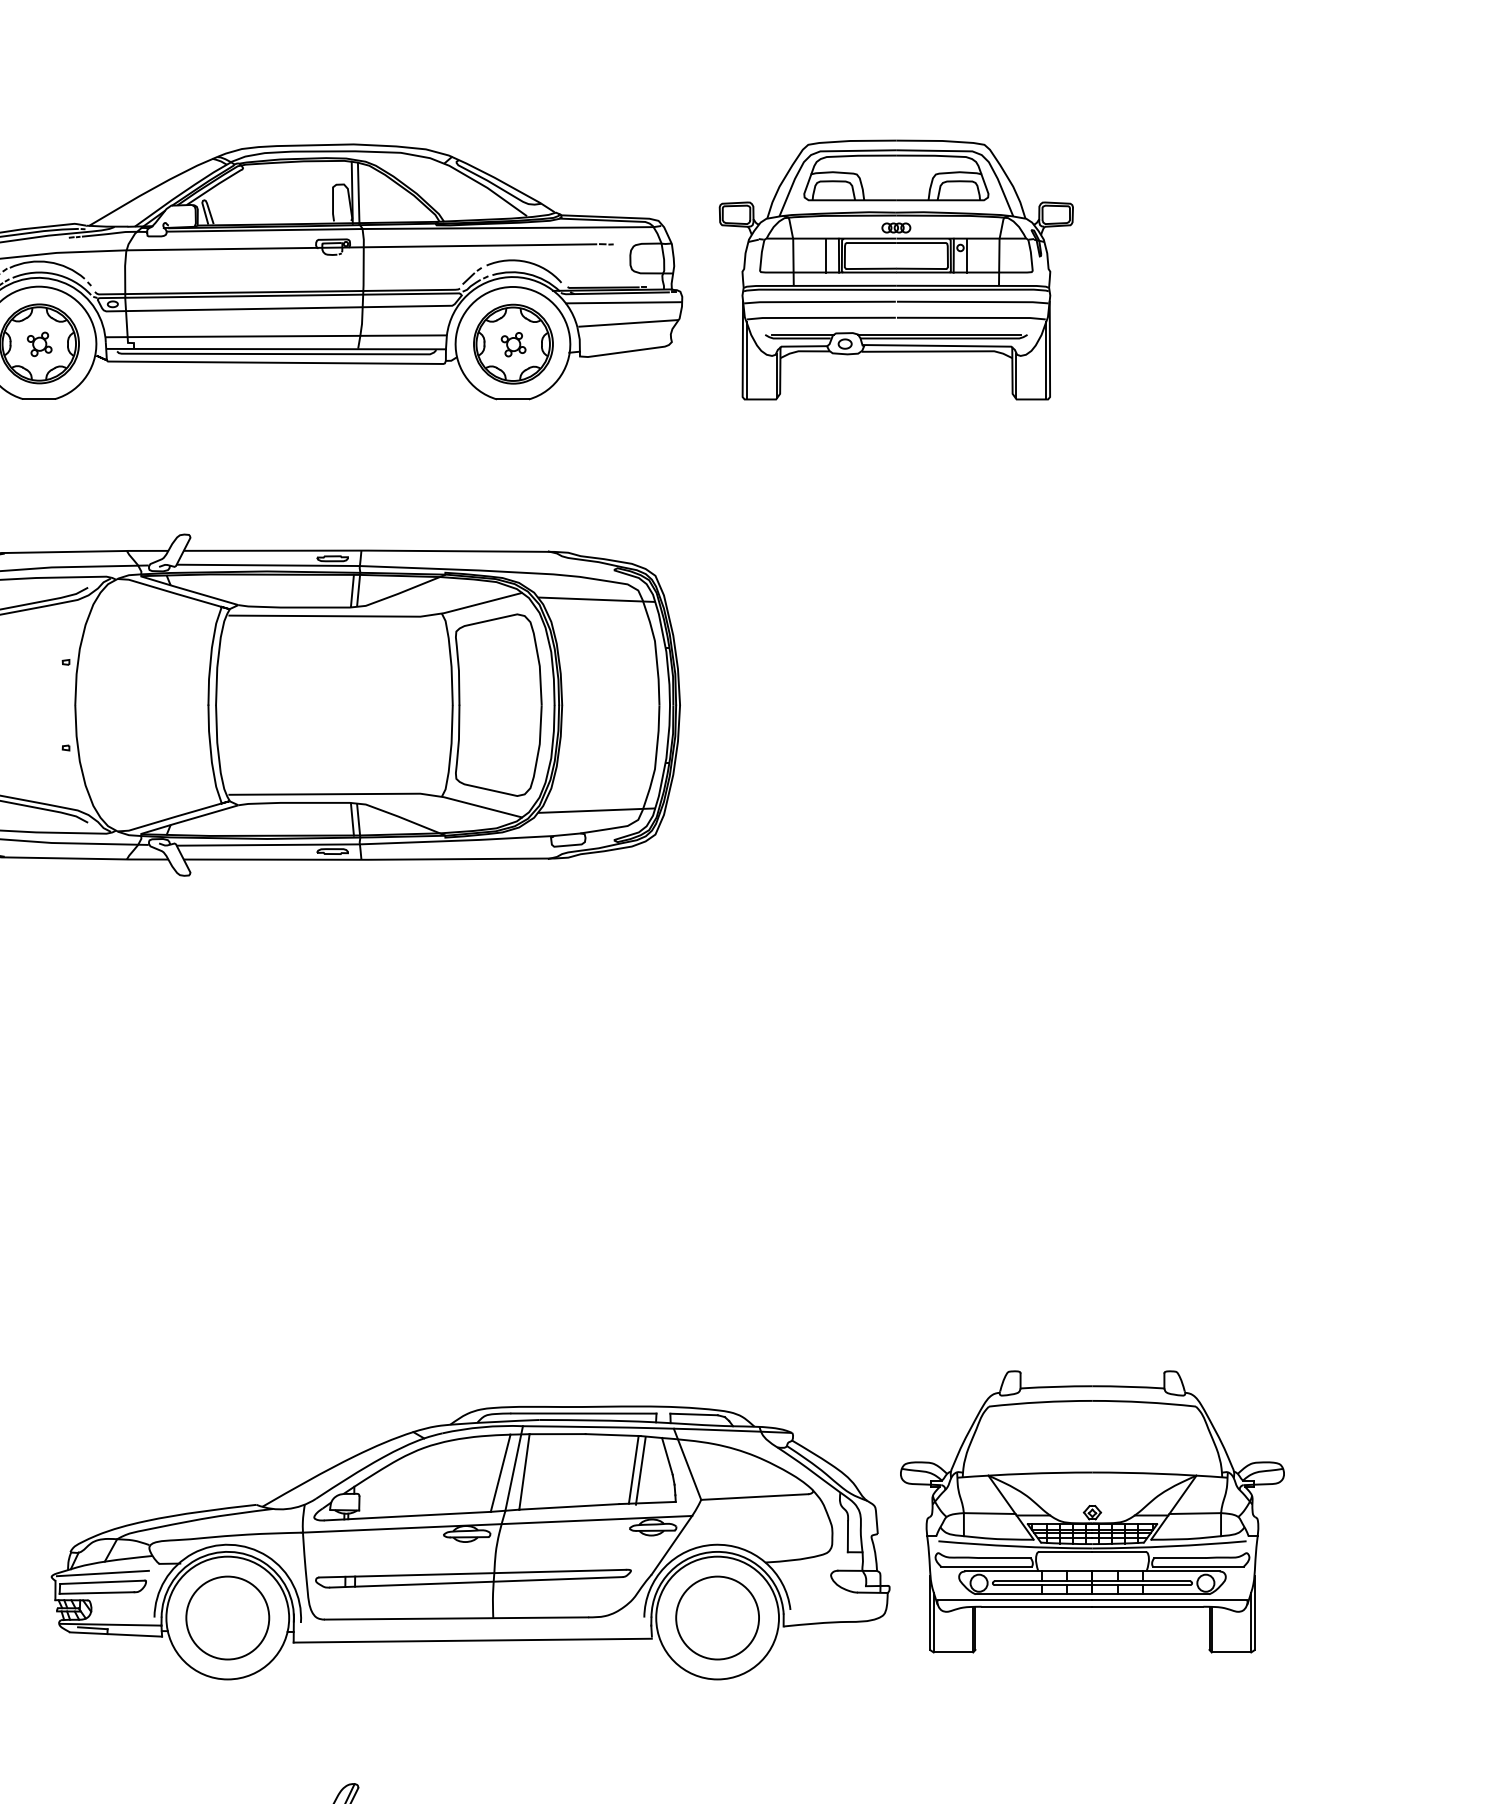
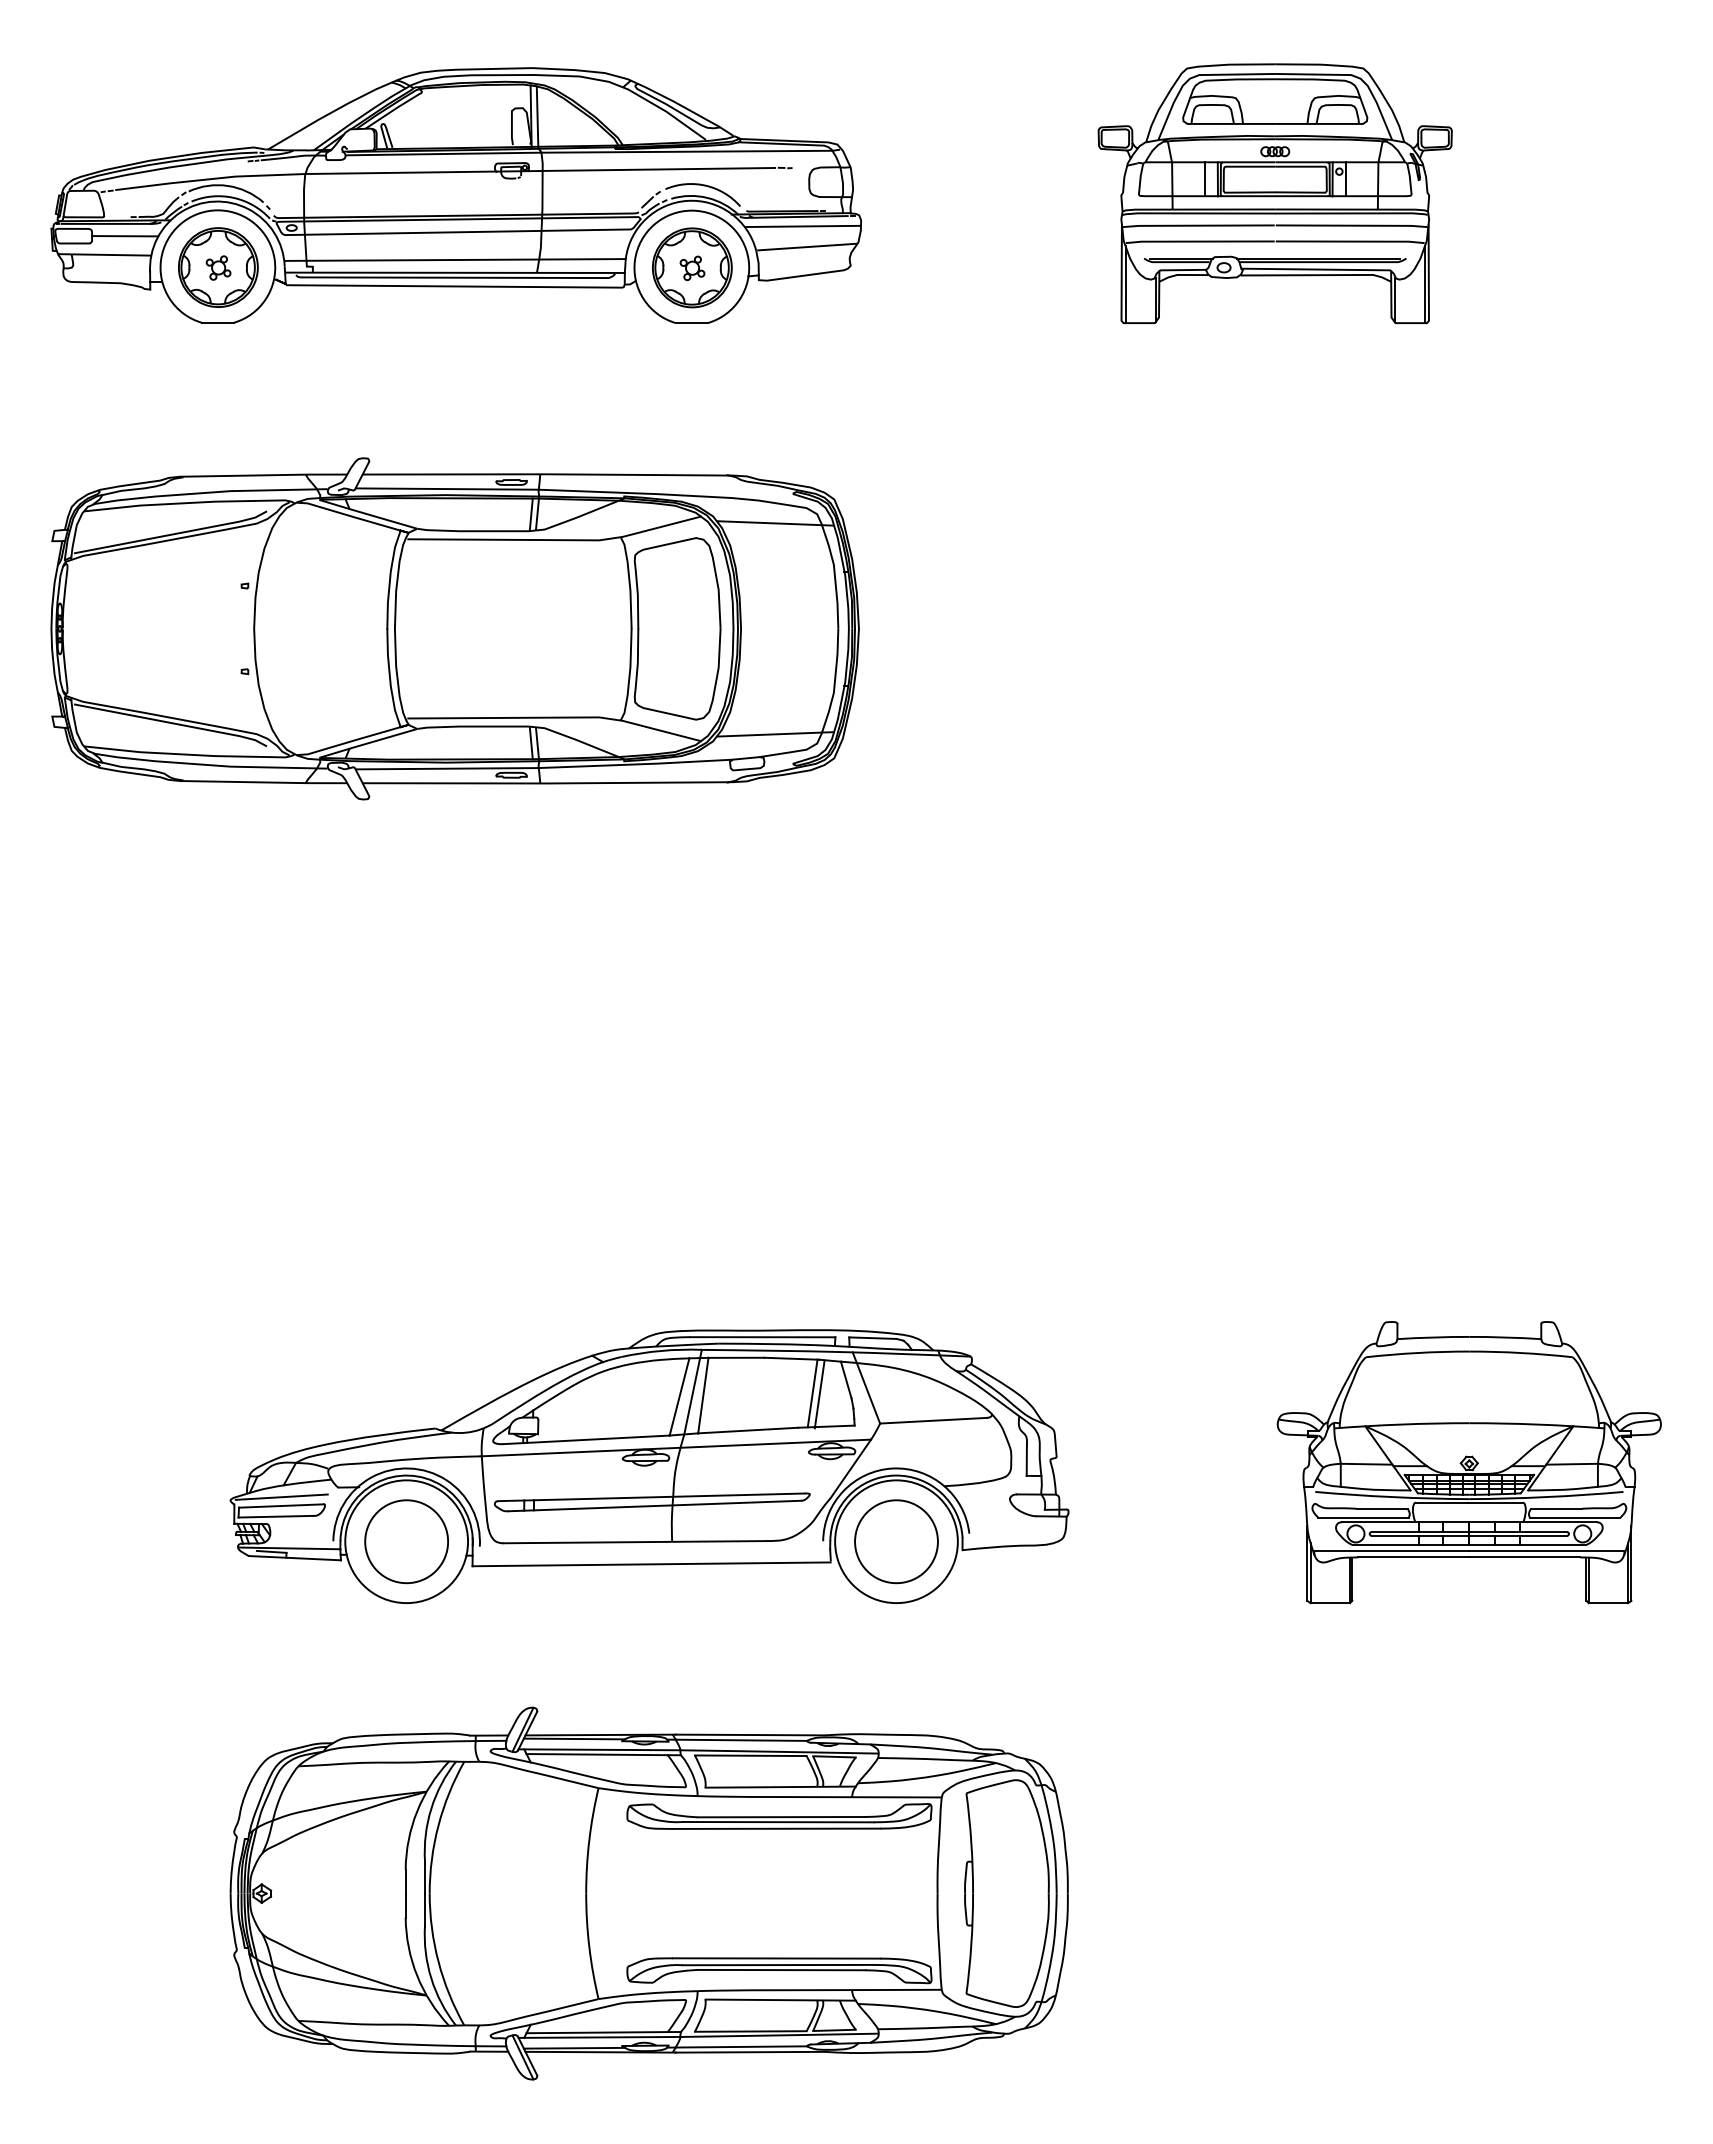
part: (895, 269) -> (1274, 193), moved
part: (1091, 1511) -> (1468, 1462), moved

